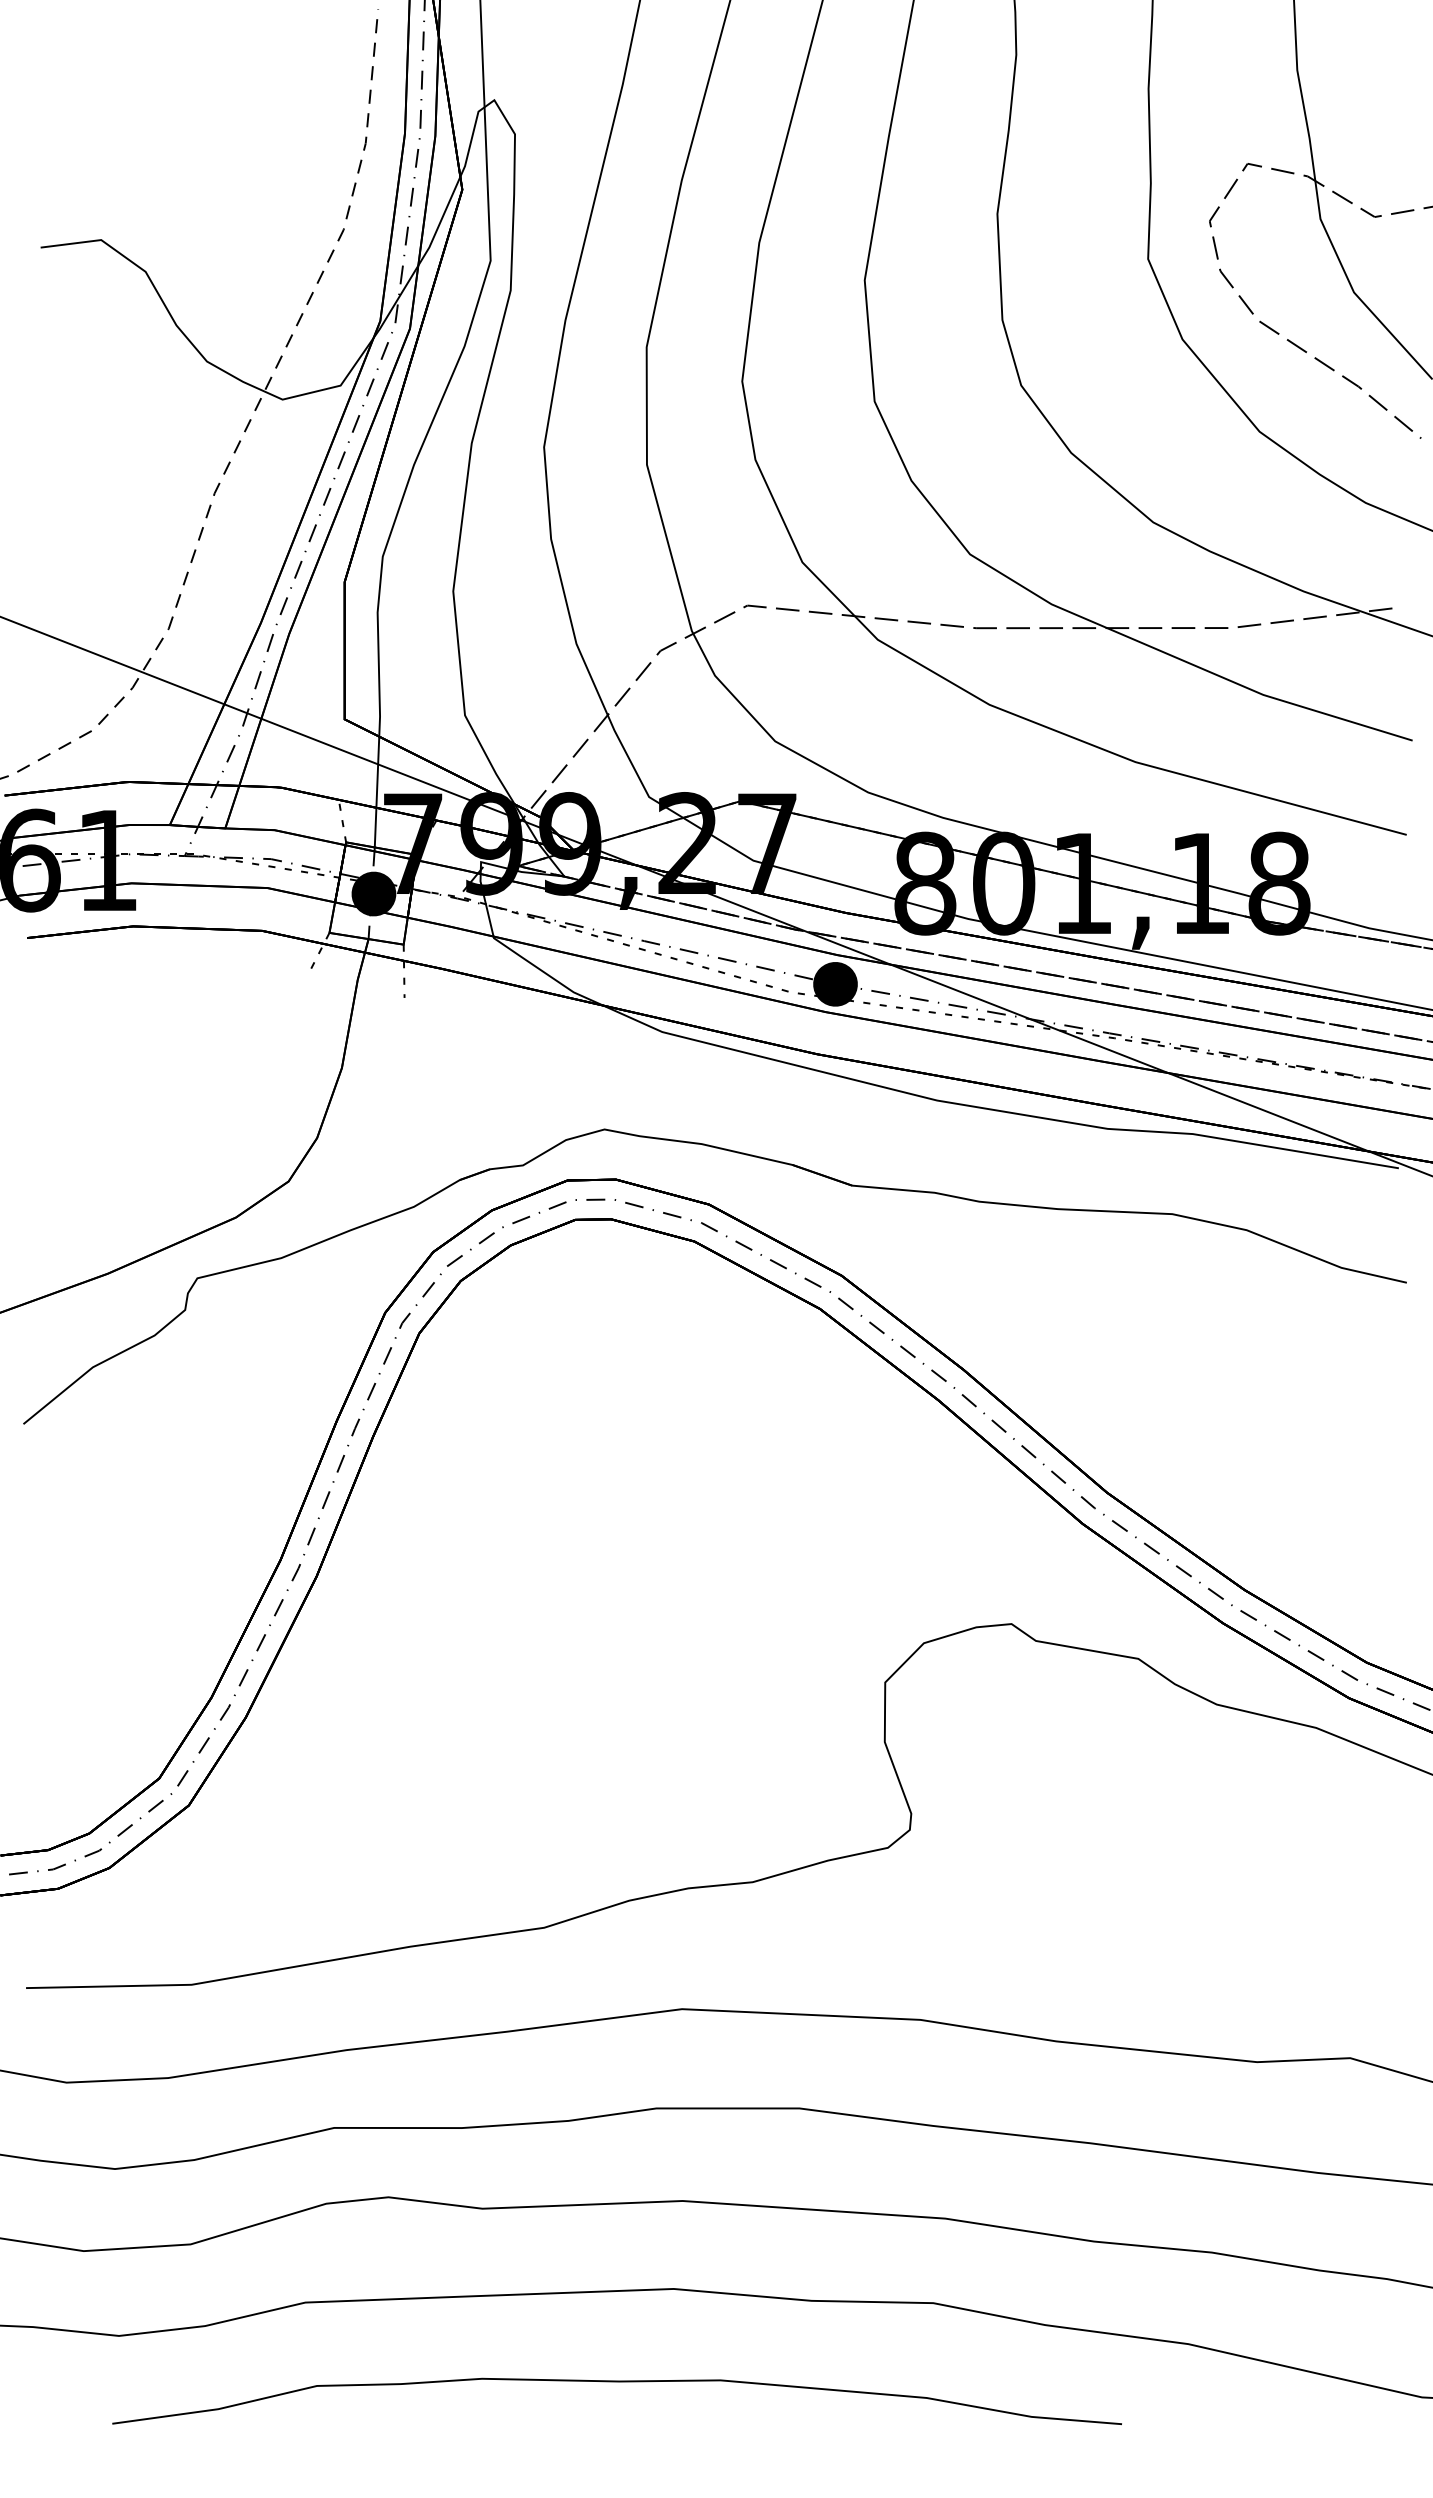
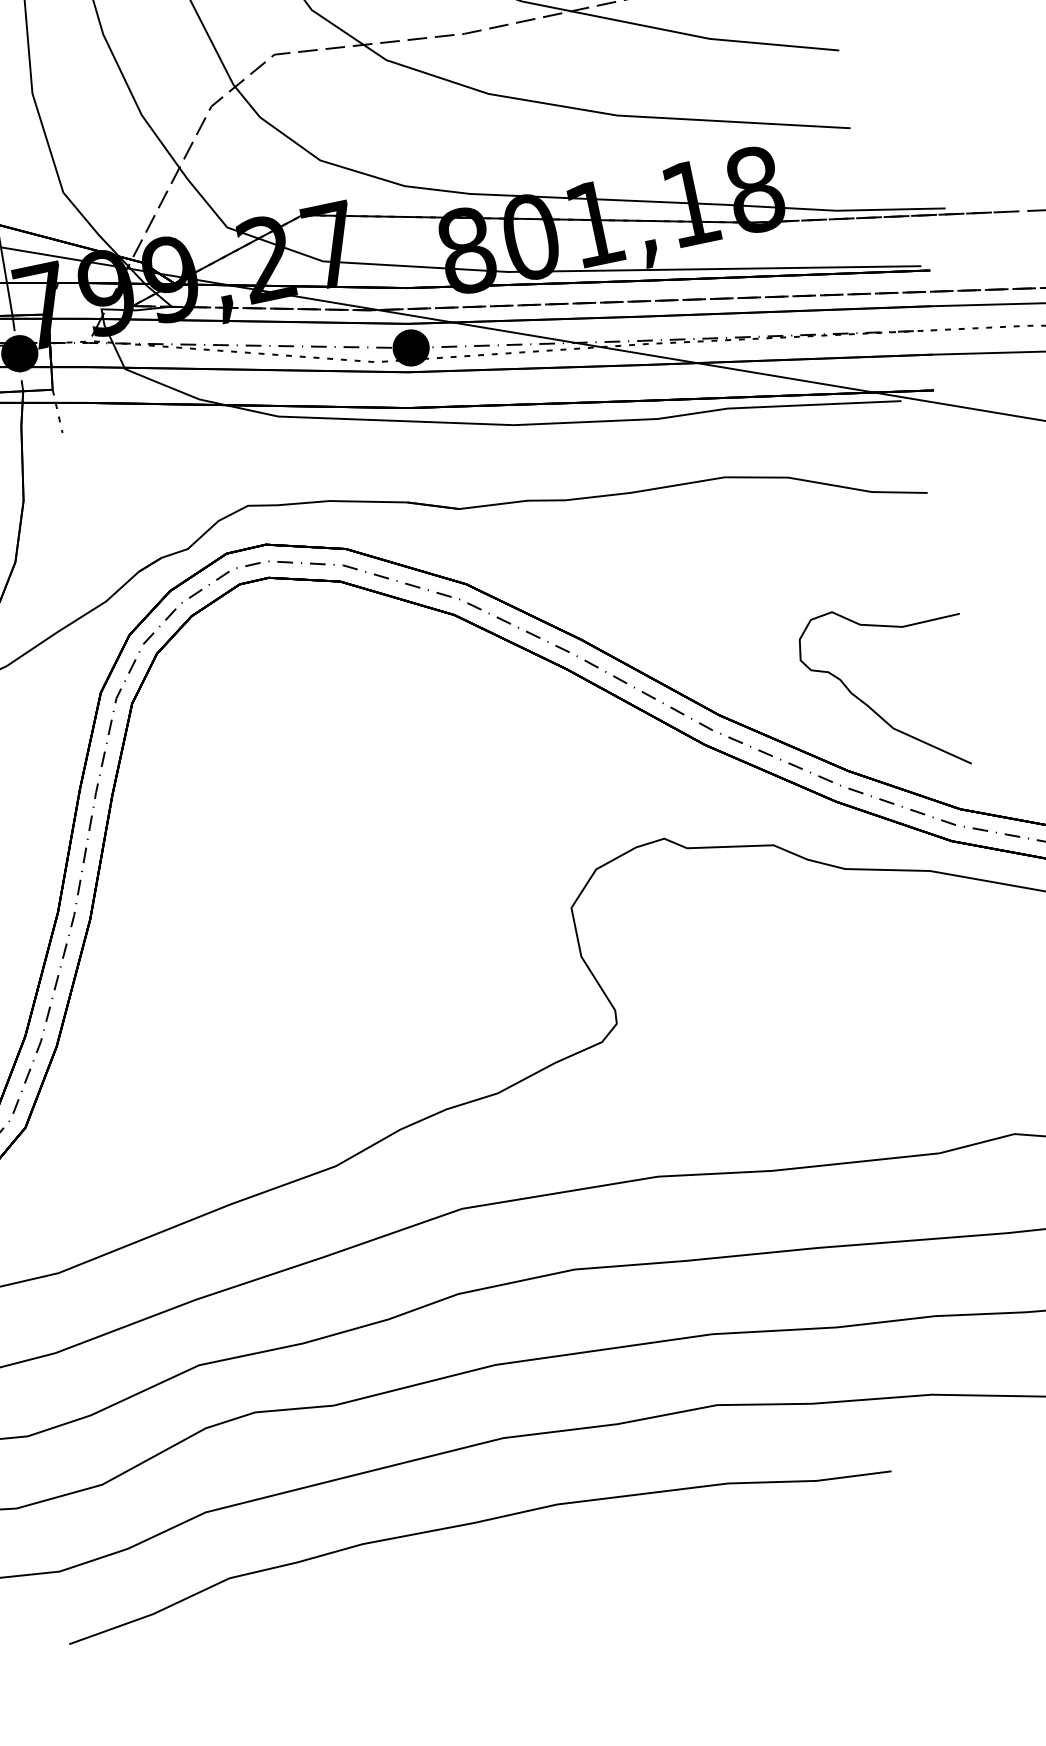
curve: (1288, 1522) -> (872, 708), added

